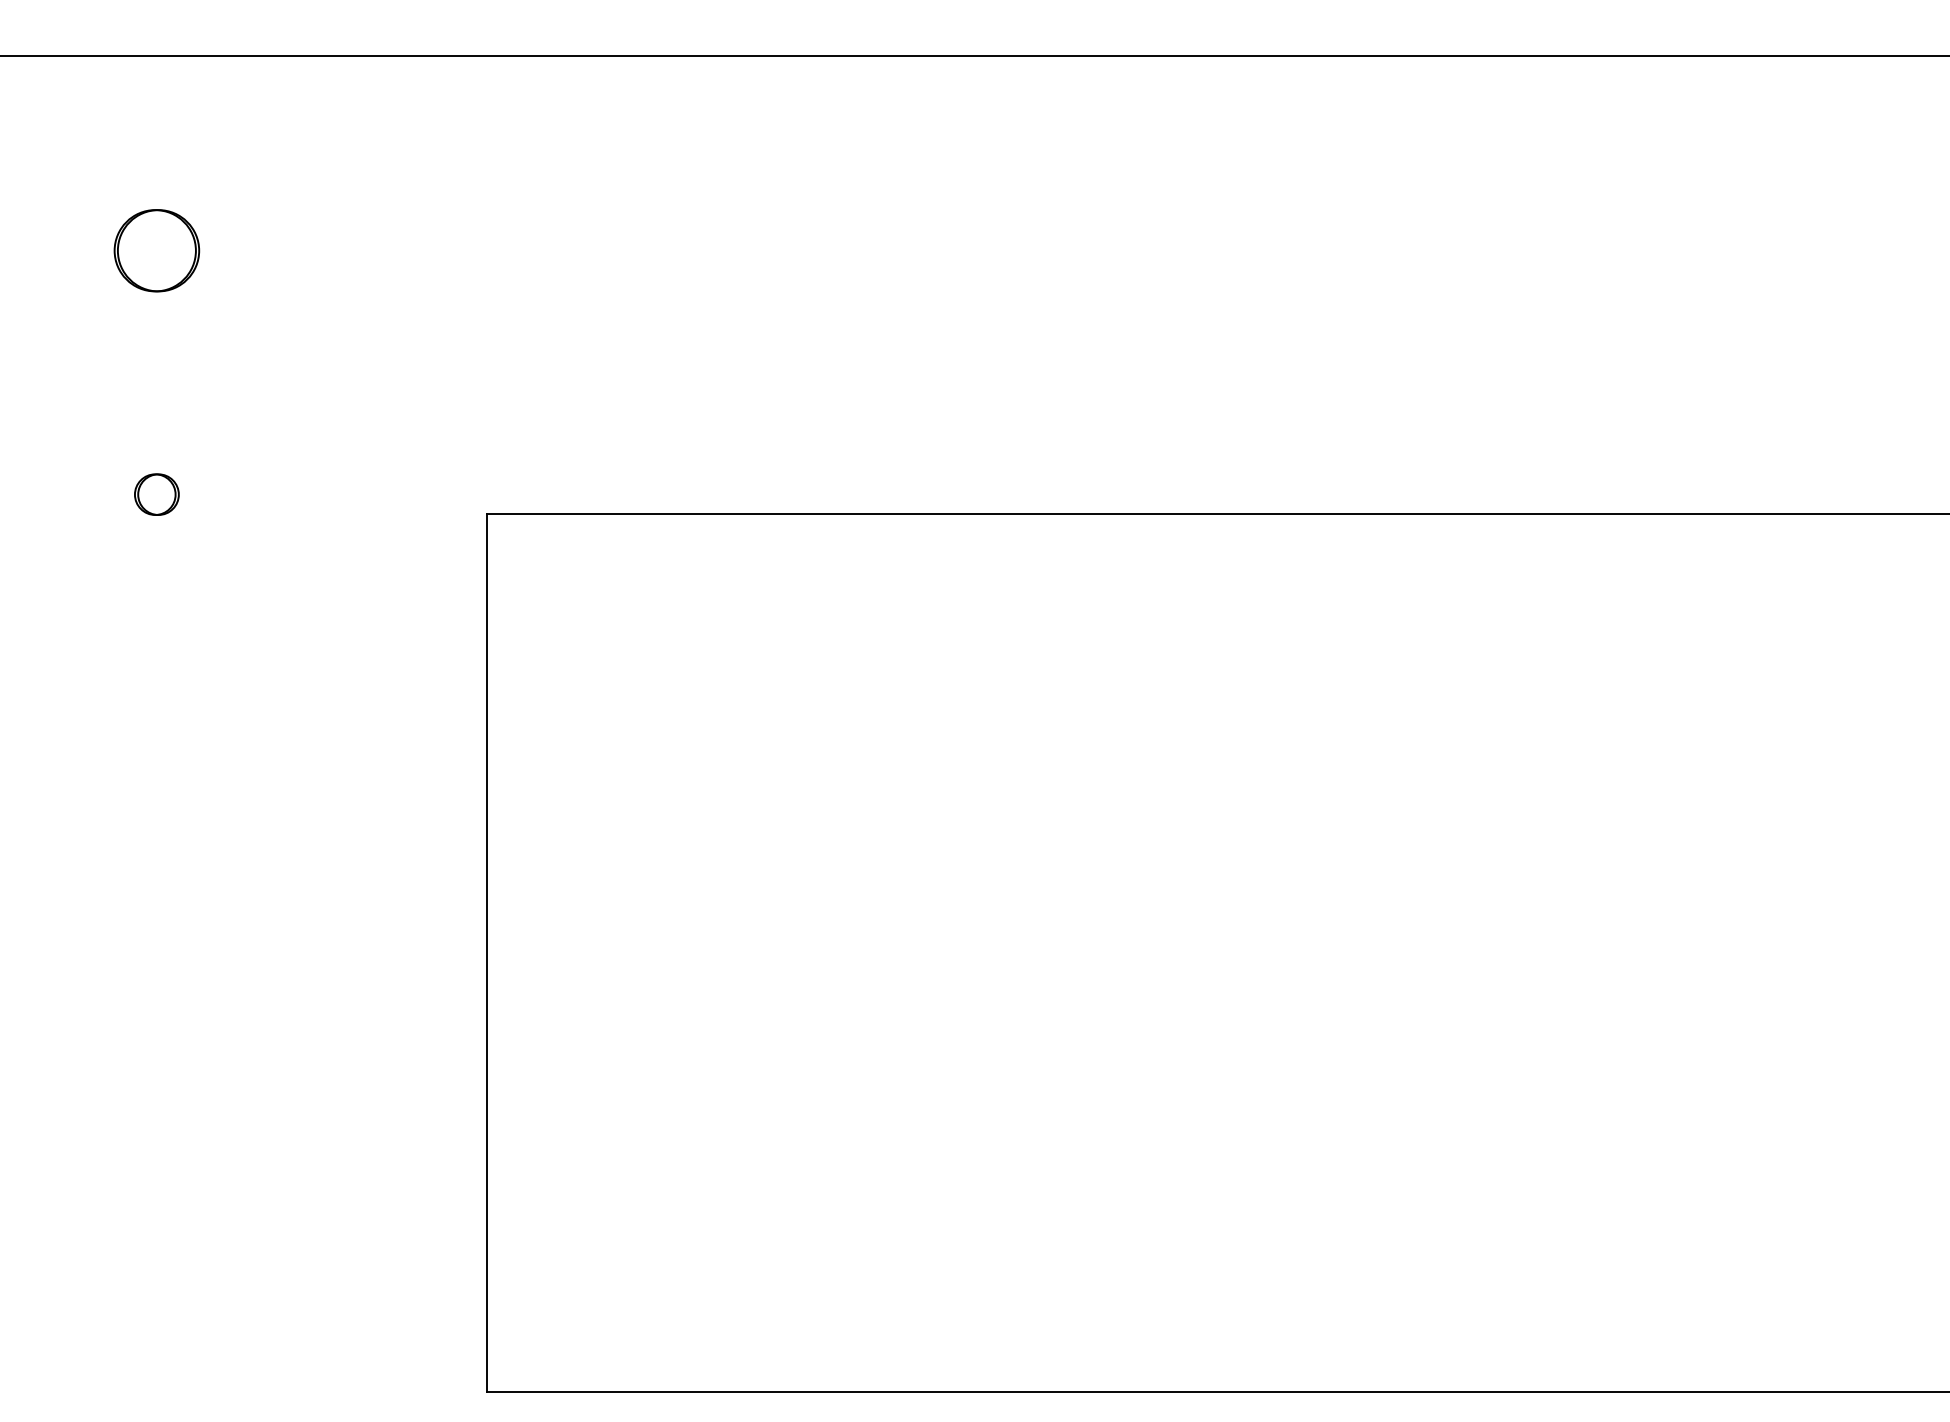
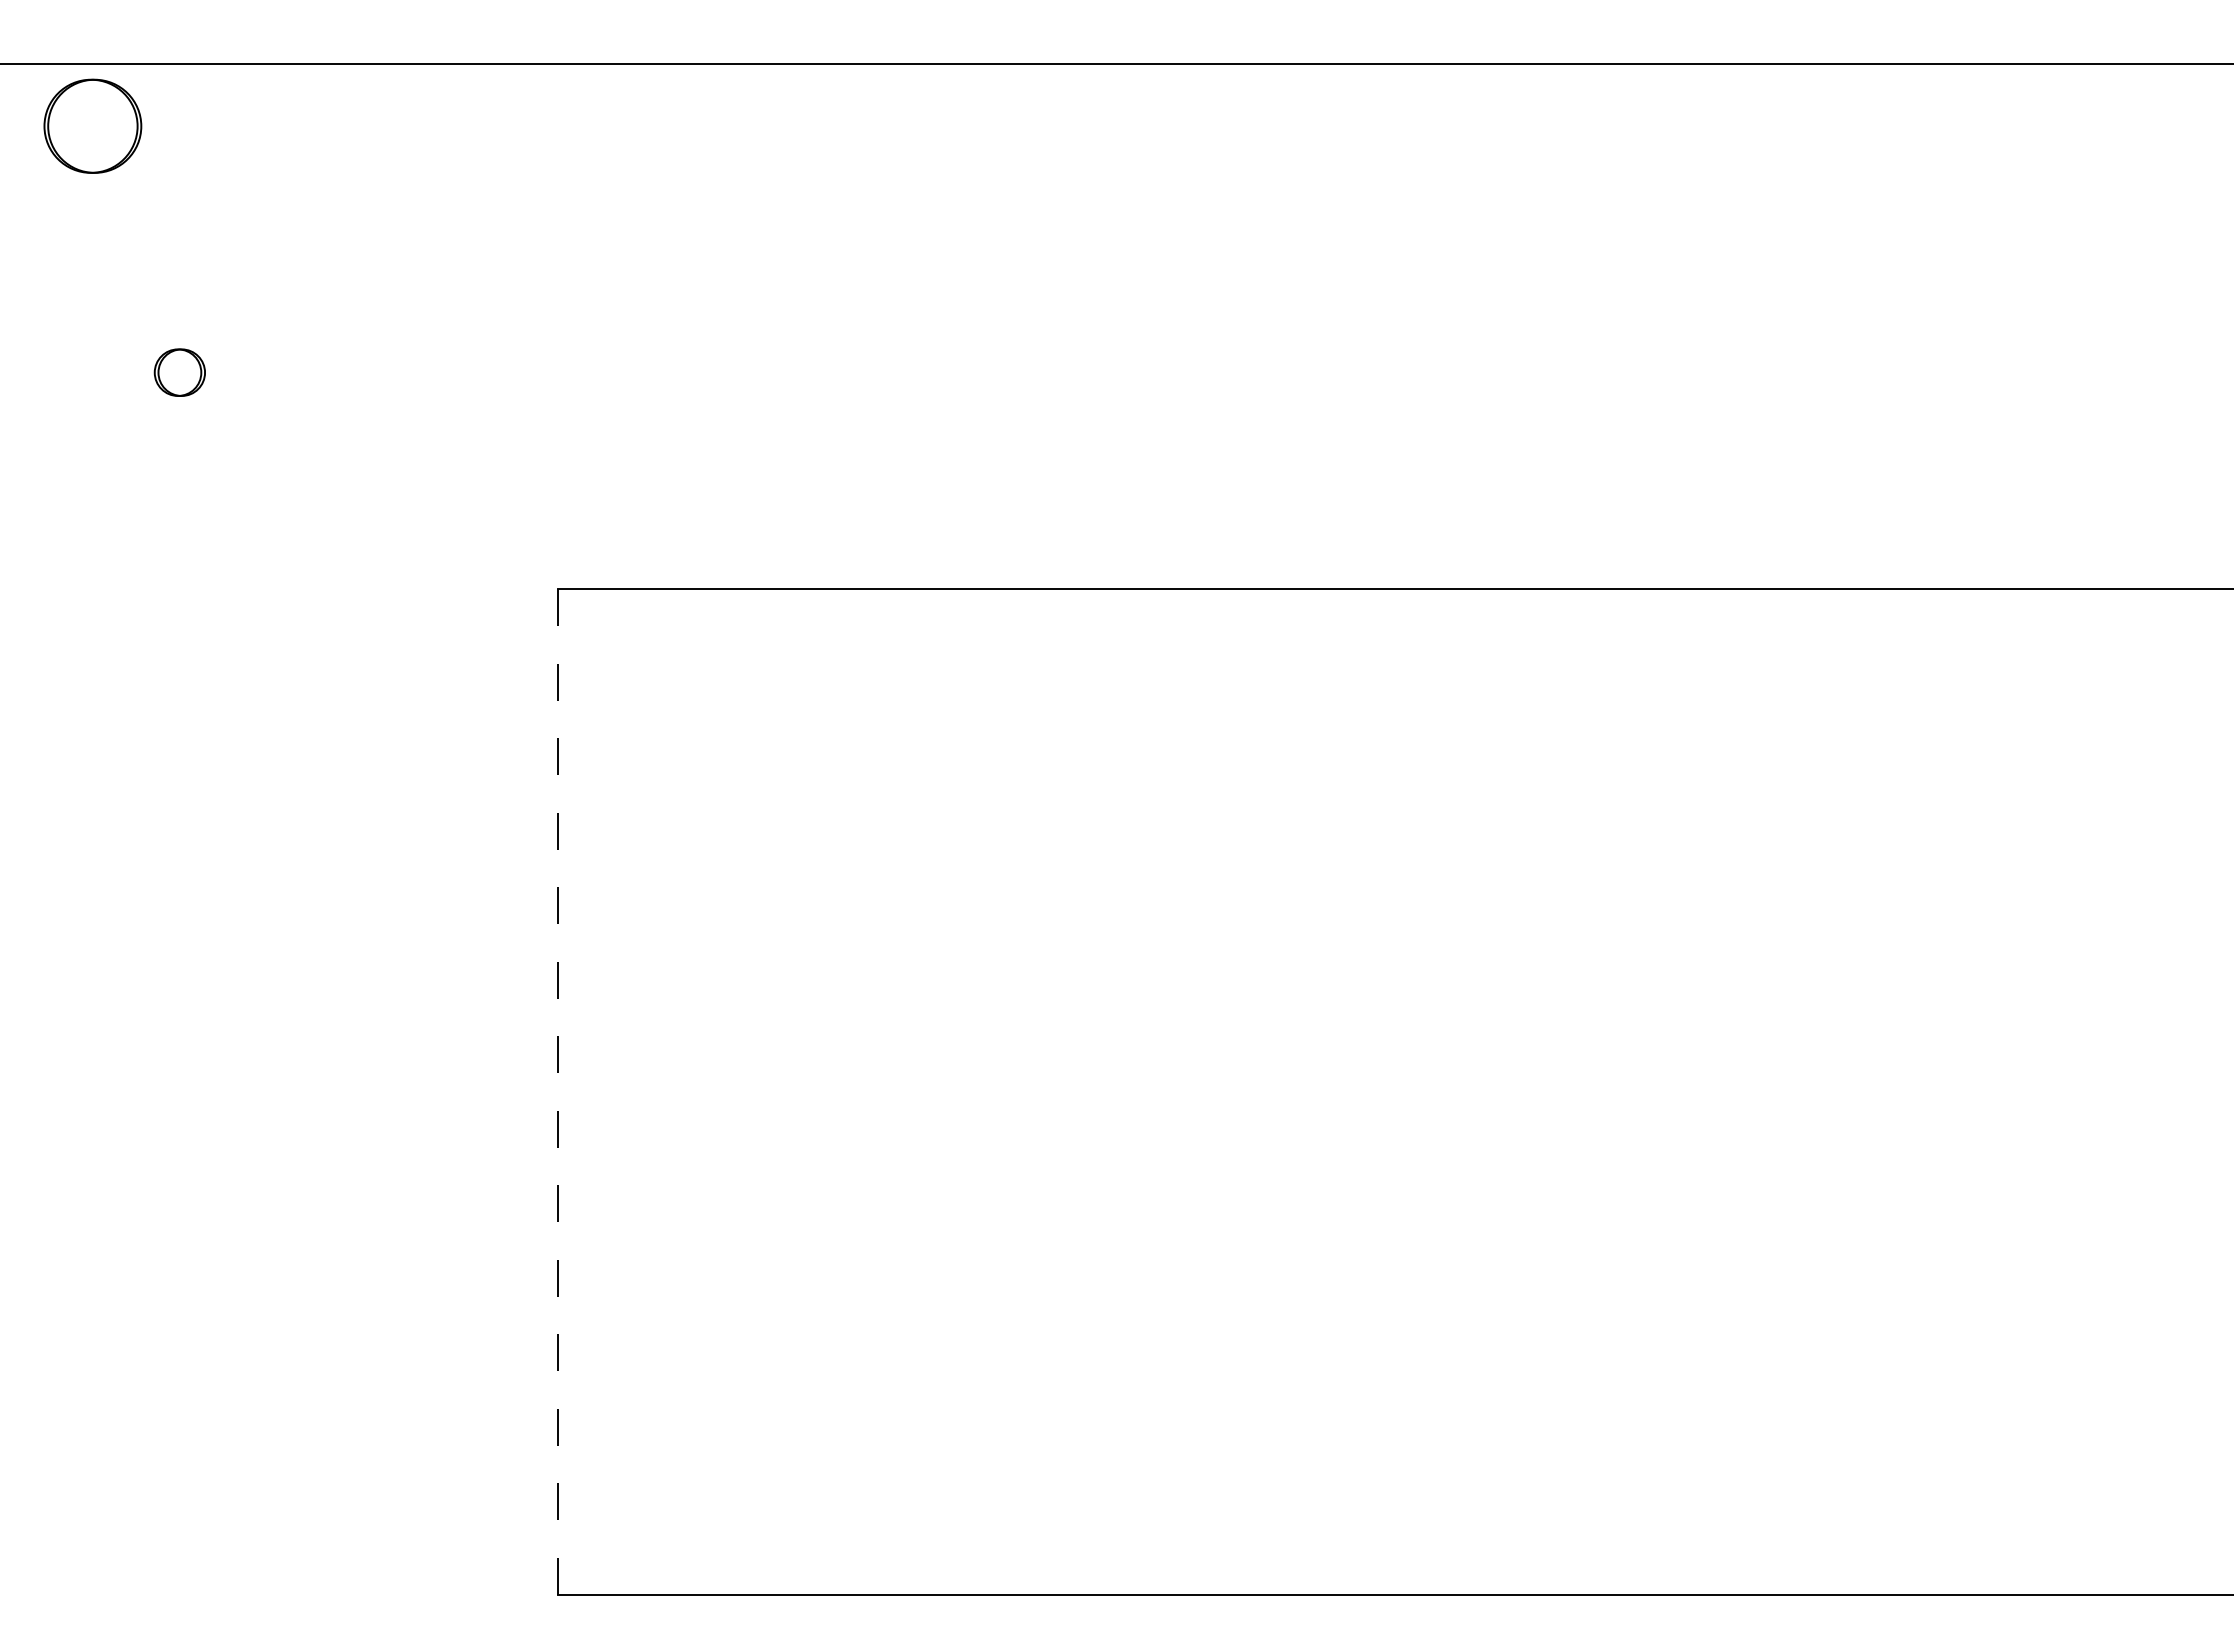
part: (156, 250) -> (92, 125), moved
part: (156, 494) -> (179, 372), moved
line: (487, 952) -> (558, 1091), solid -> dashed

